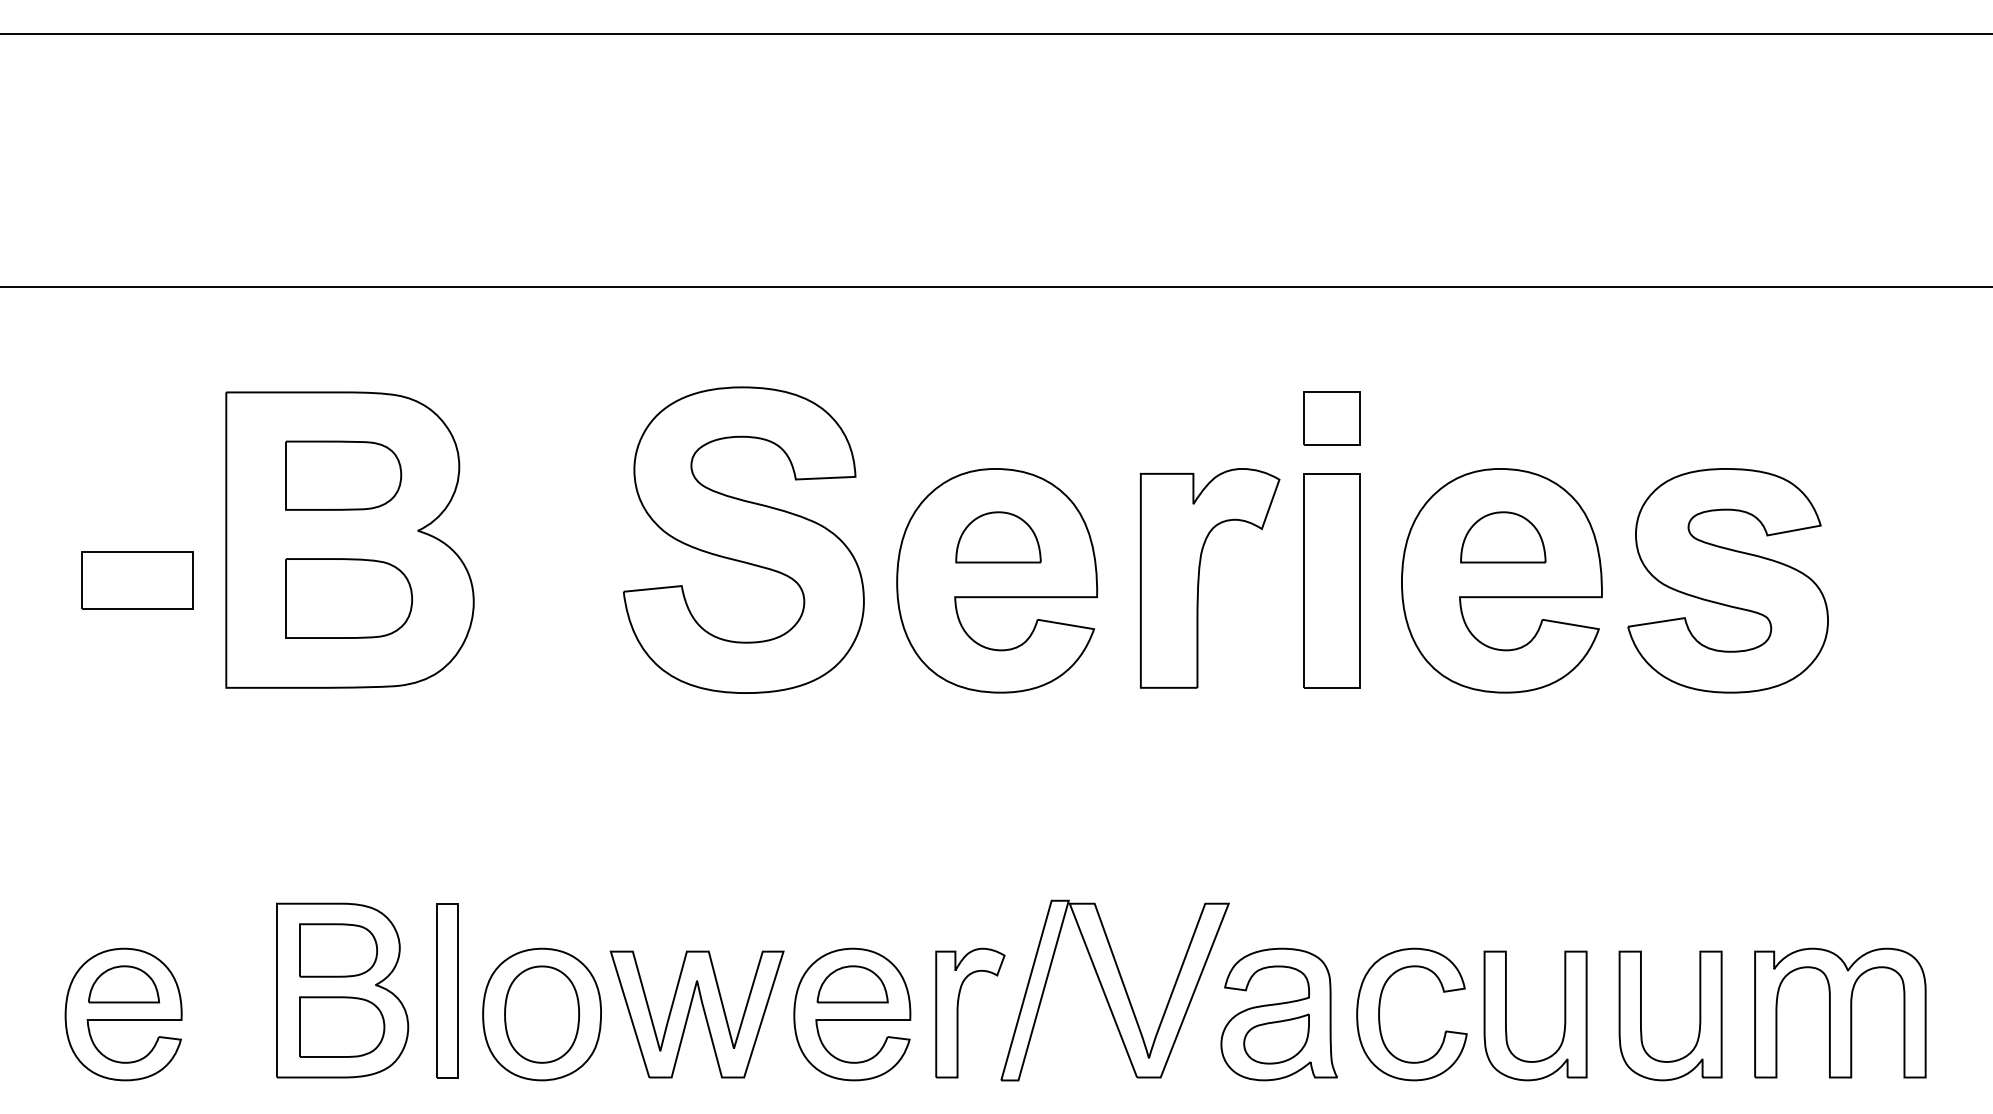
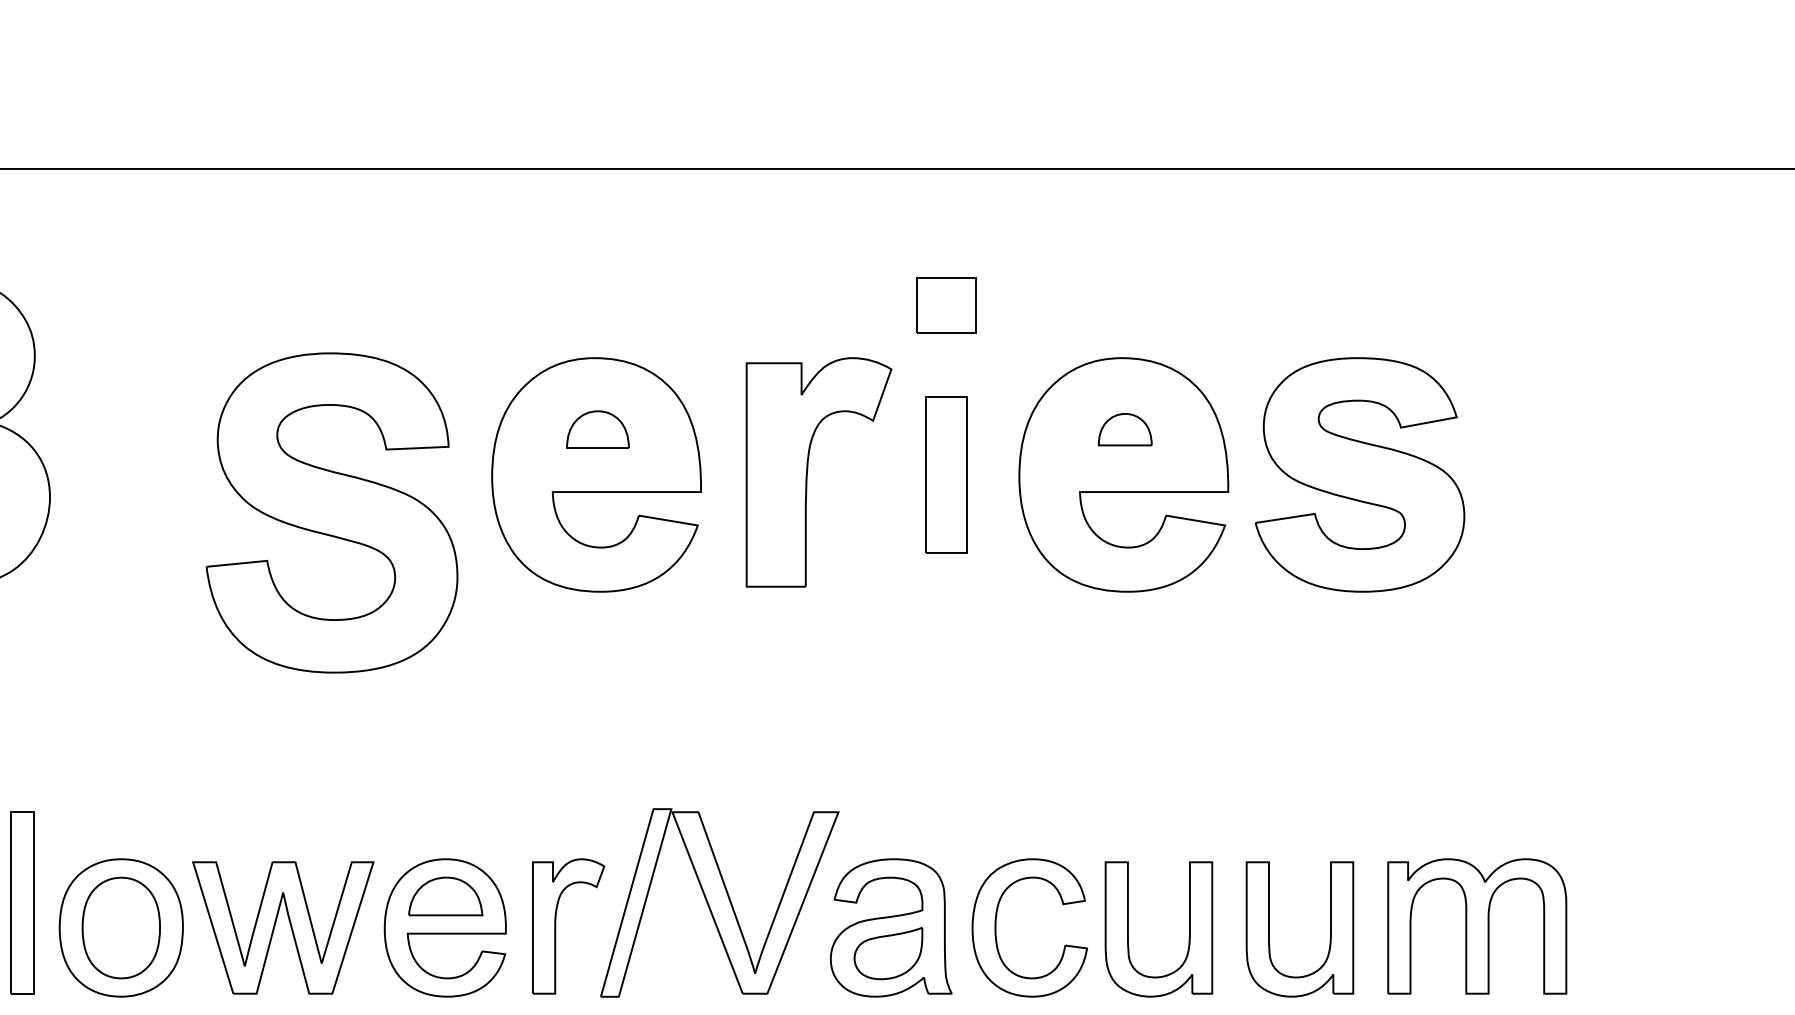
part: (998, 537) -> (598, 429), size x0.7
part: (1503, 537) -> (1125, 429), size x0.6
part: (743, 539) -> (331, 512), moved
part: (1331, 580) -> (945, 474), size x0.7

